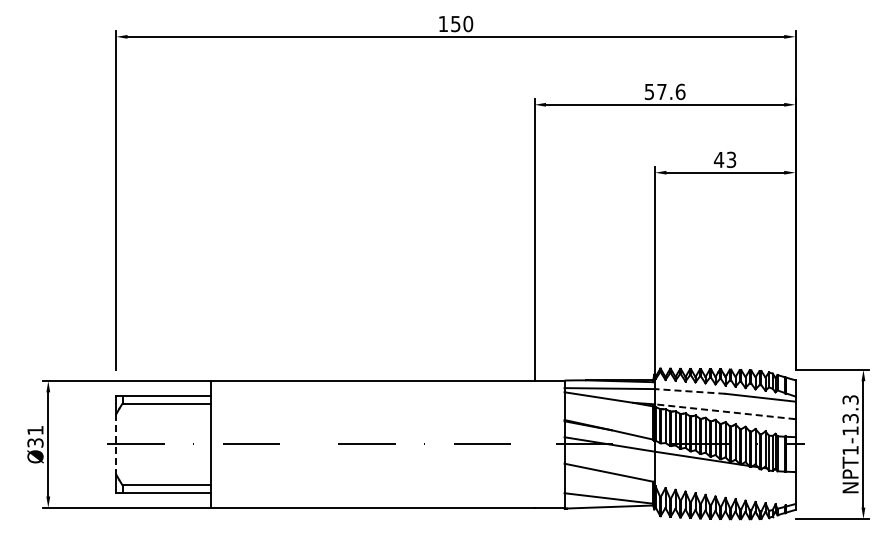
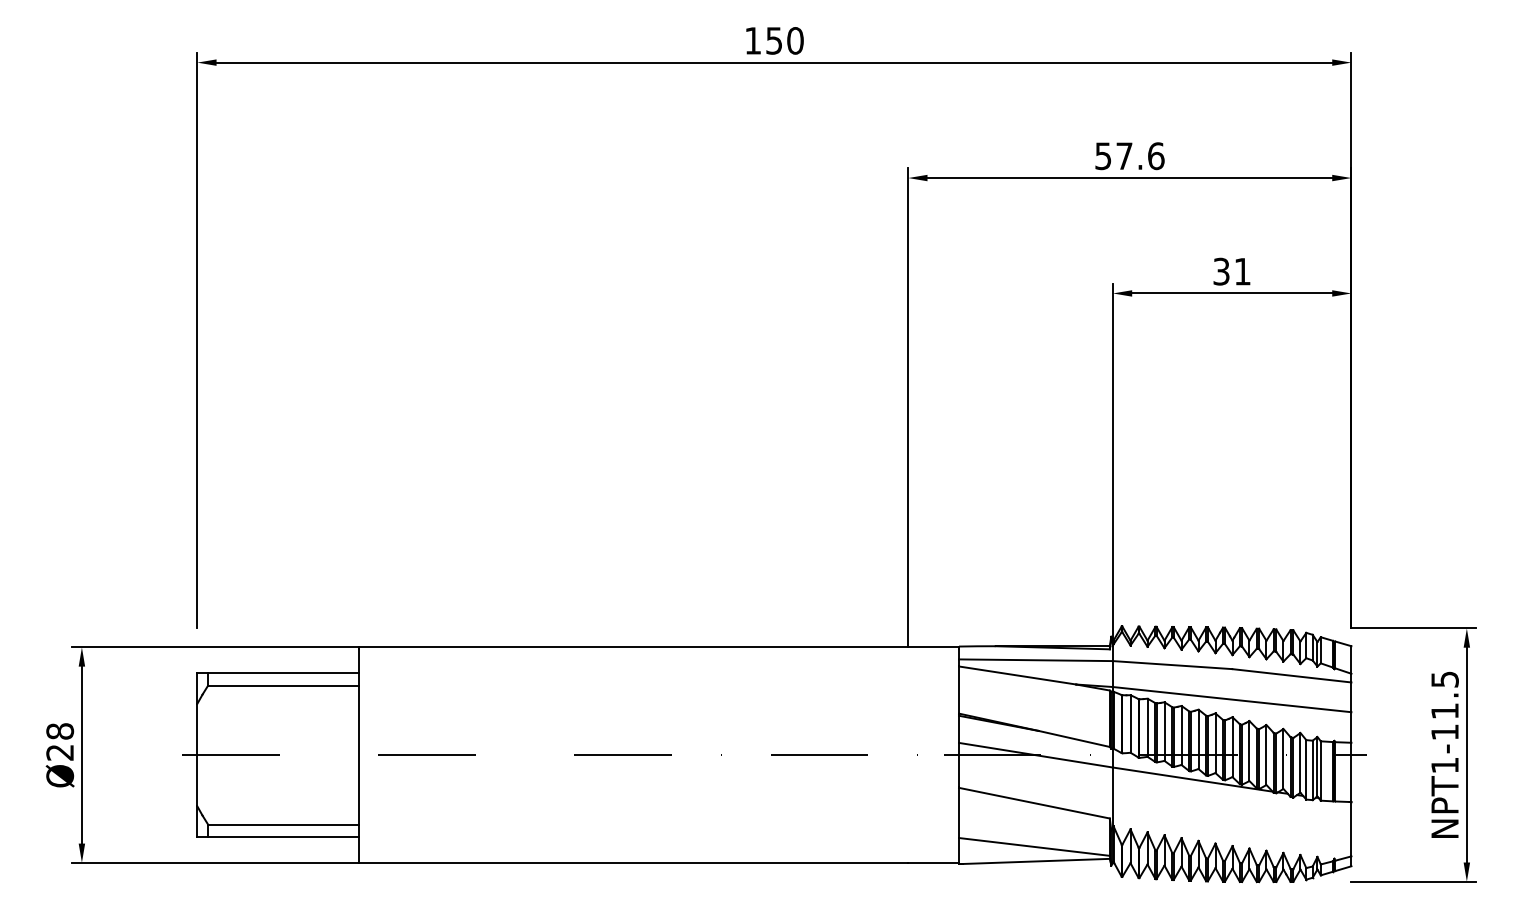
text: (724, 159) -> (1230, 271), 43 -> 31
line: (689, 391) -> (1171, 665), dashed -> solid
text: (850, 409) -> (1444, 695), NPT1-13.3 -> NPT1-11.5
line: (725, 411) -> (1232, 699), dashed -> solid
text: (35, 436) -> (60, 741), Ø31 -> Ø28
line: (116, 444) -> (197, 755), dashed -> solid

